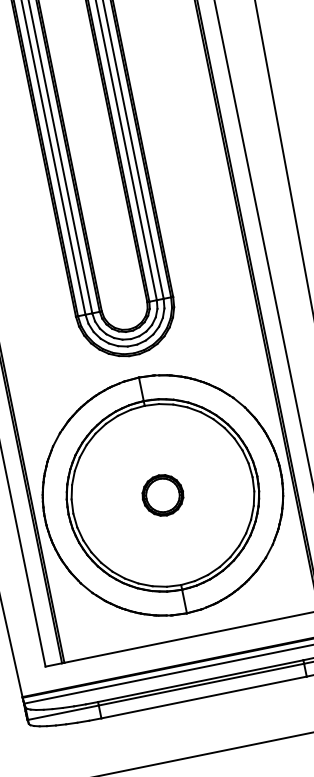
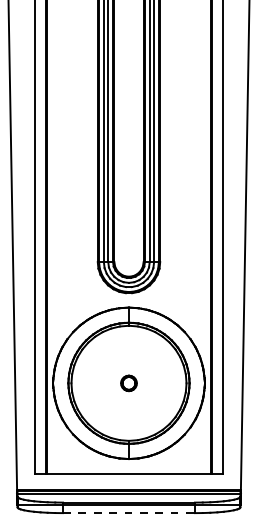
part: (162, 495) -> (128, 383), size x0.6
line: (204, 697) -> (129, 513), solid -> dashed

